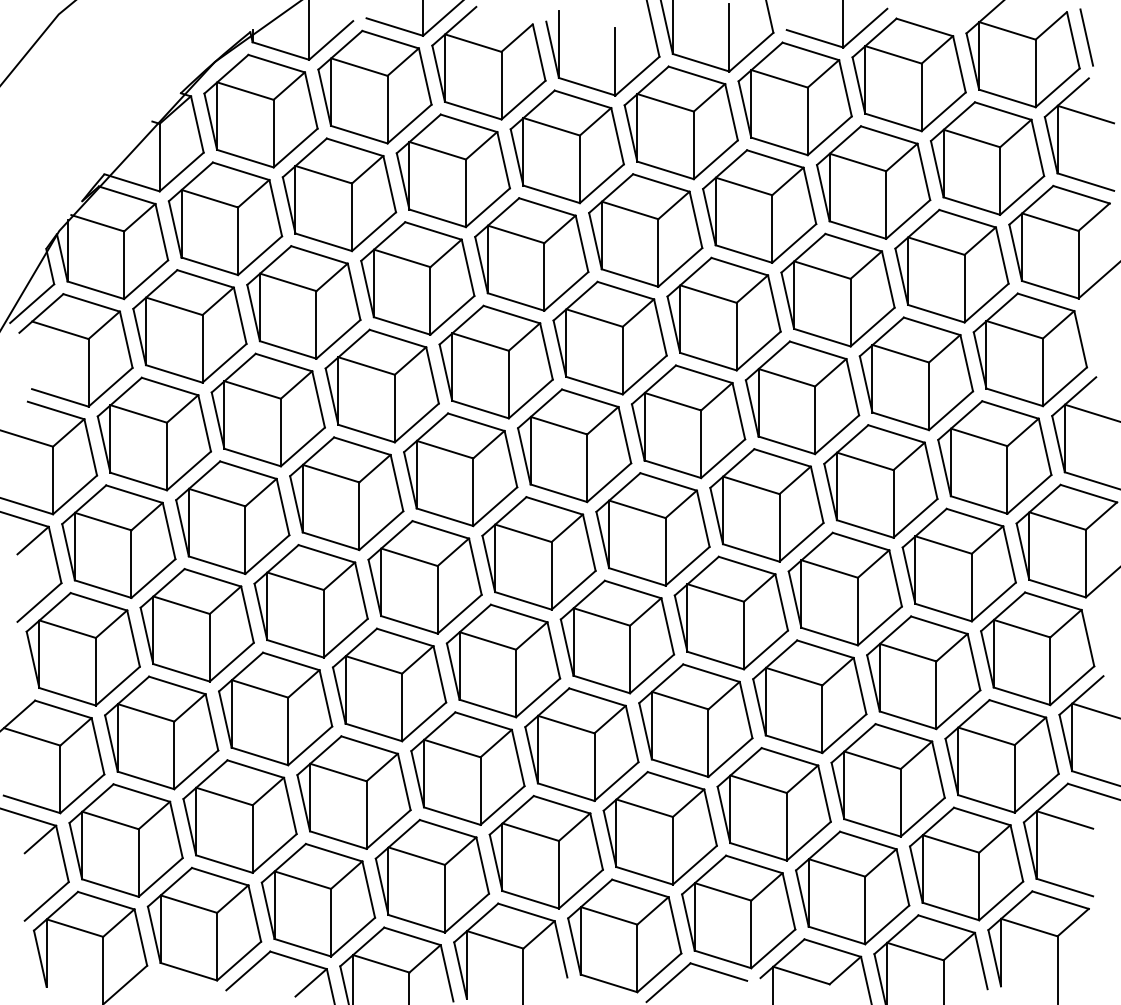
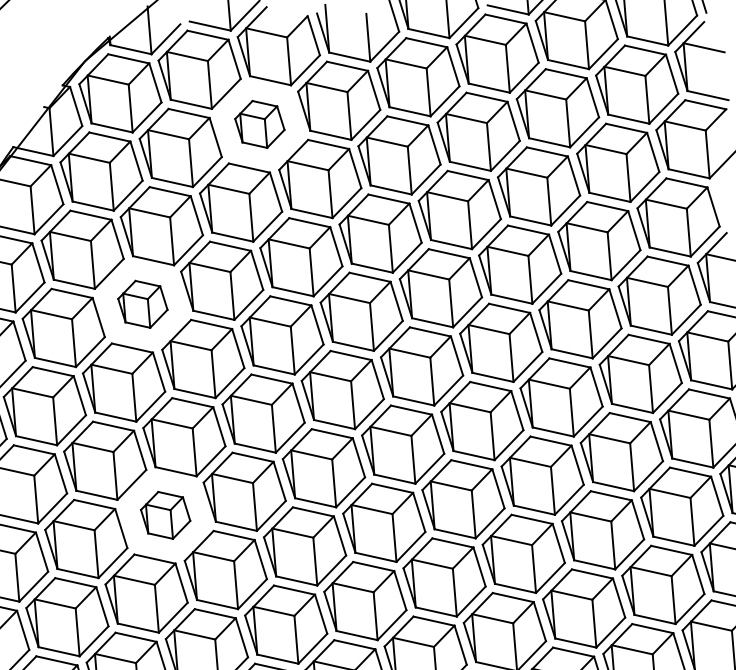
part: (452, 170) -> (259, 124), size x0.6
part: (267, 409) -> (142, 304), size x0.6
part: (275, 708) -> (165, 515), size x0.6

